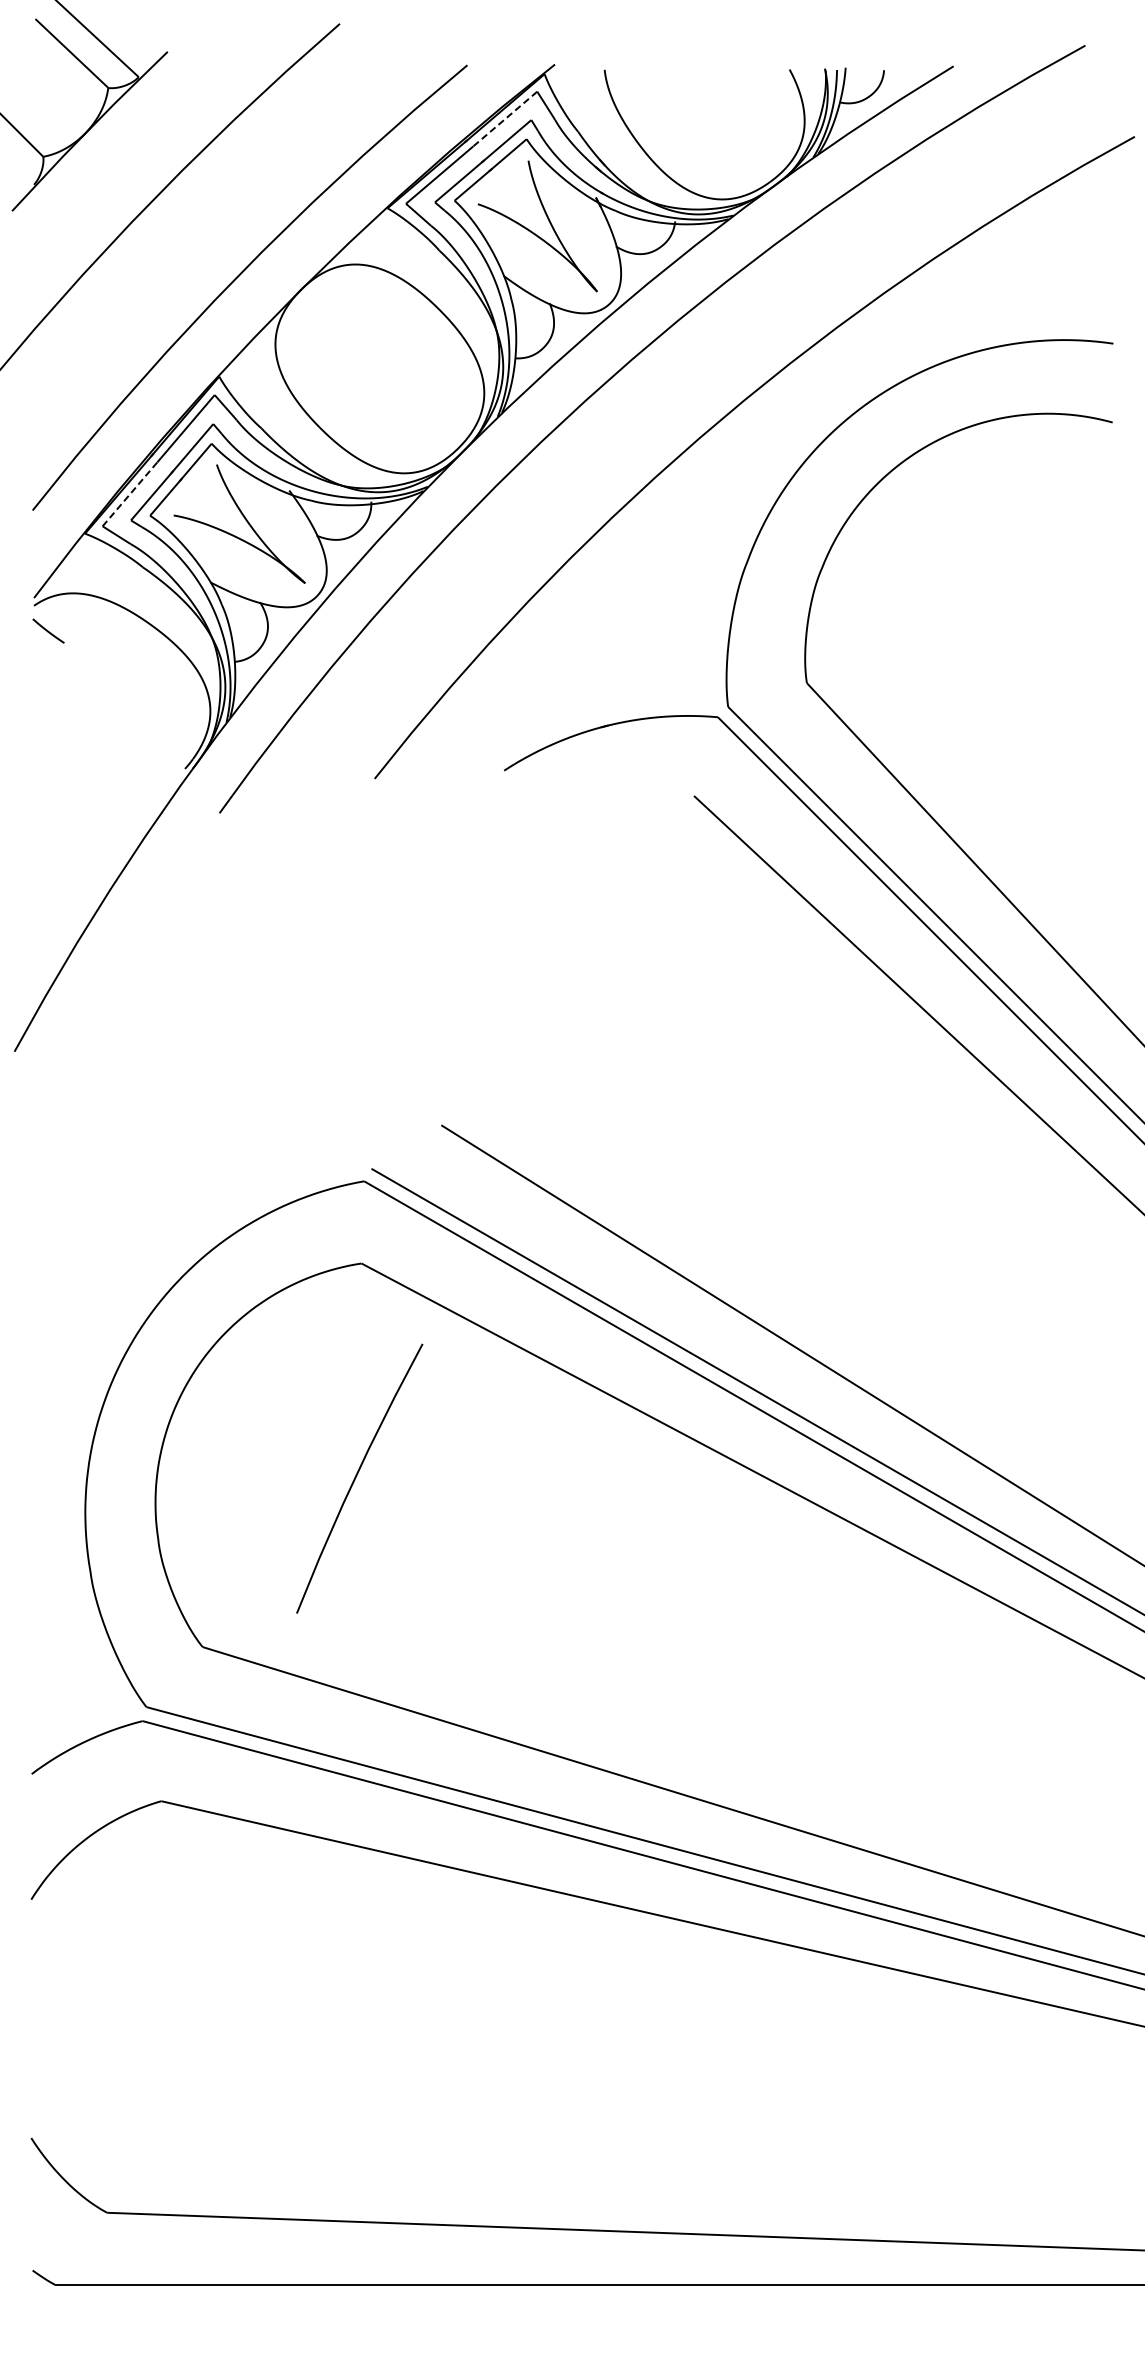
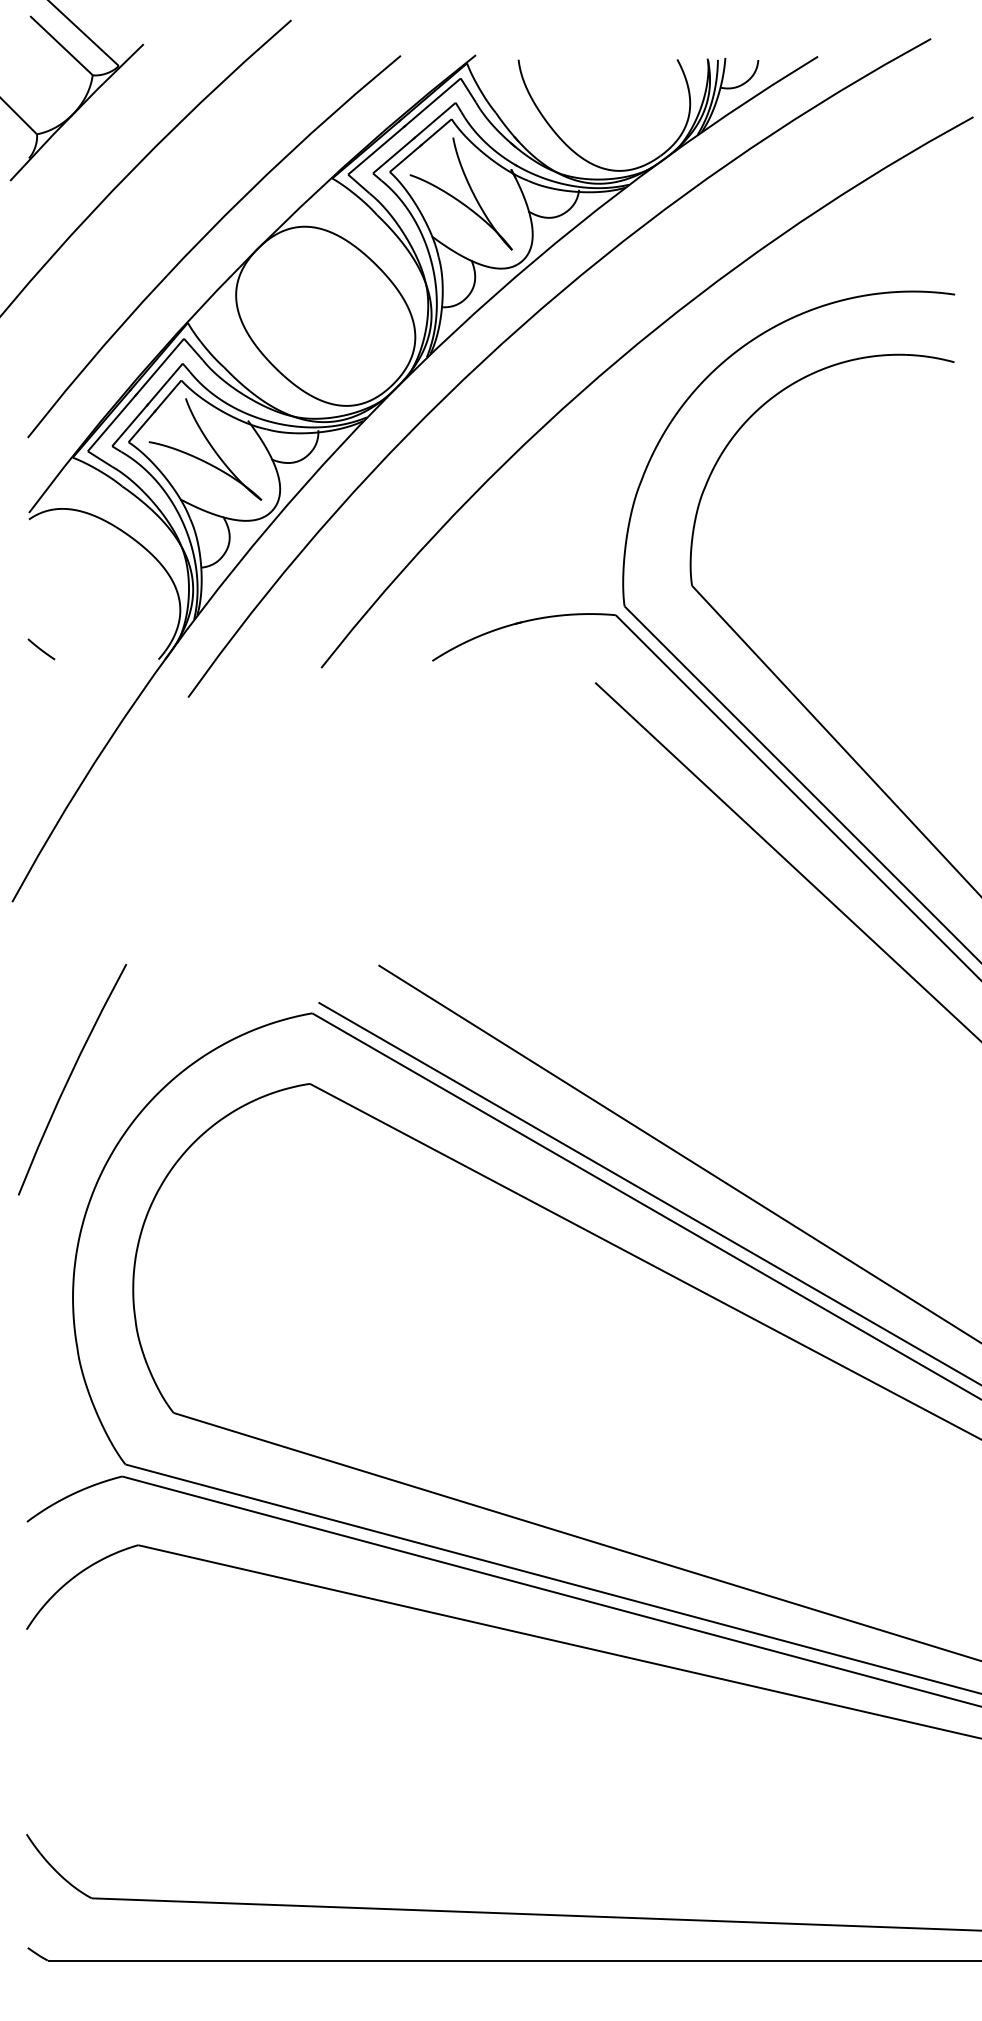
line: (503, 120) -> (431, 103), dashed -> solid
line: (131, 492) -> (112, 422), dashed -> solid
line: (48, 630) -> (41, 648), moved
curve: (356, 1478) -> (69, 1079), moved

